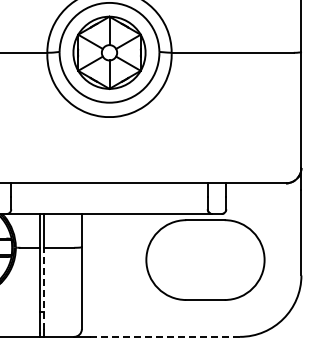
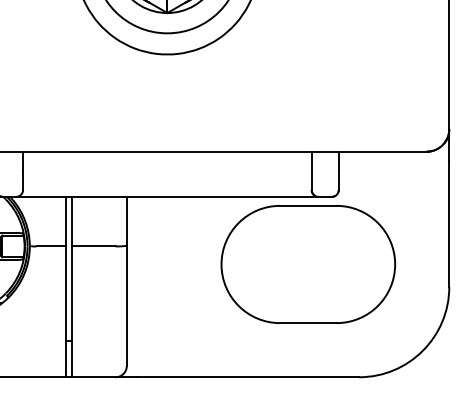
line: (44, 288) -> (71, 306), dashed -> solid
line: (165, 336) -> (249, 376), dashed -> solid

